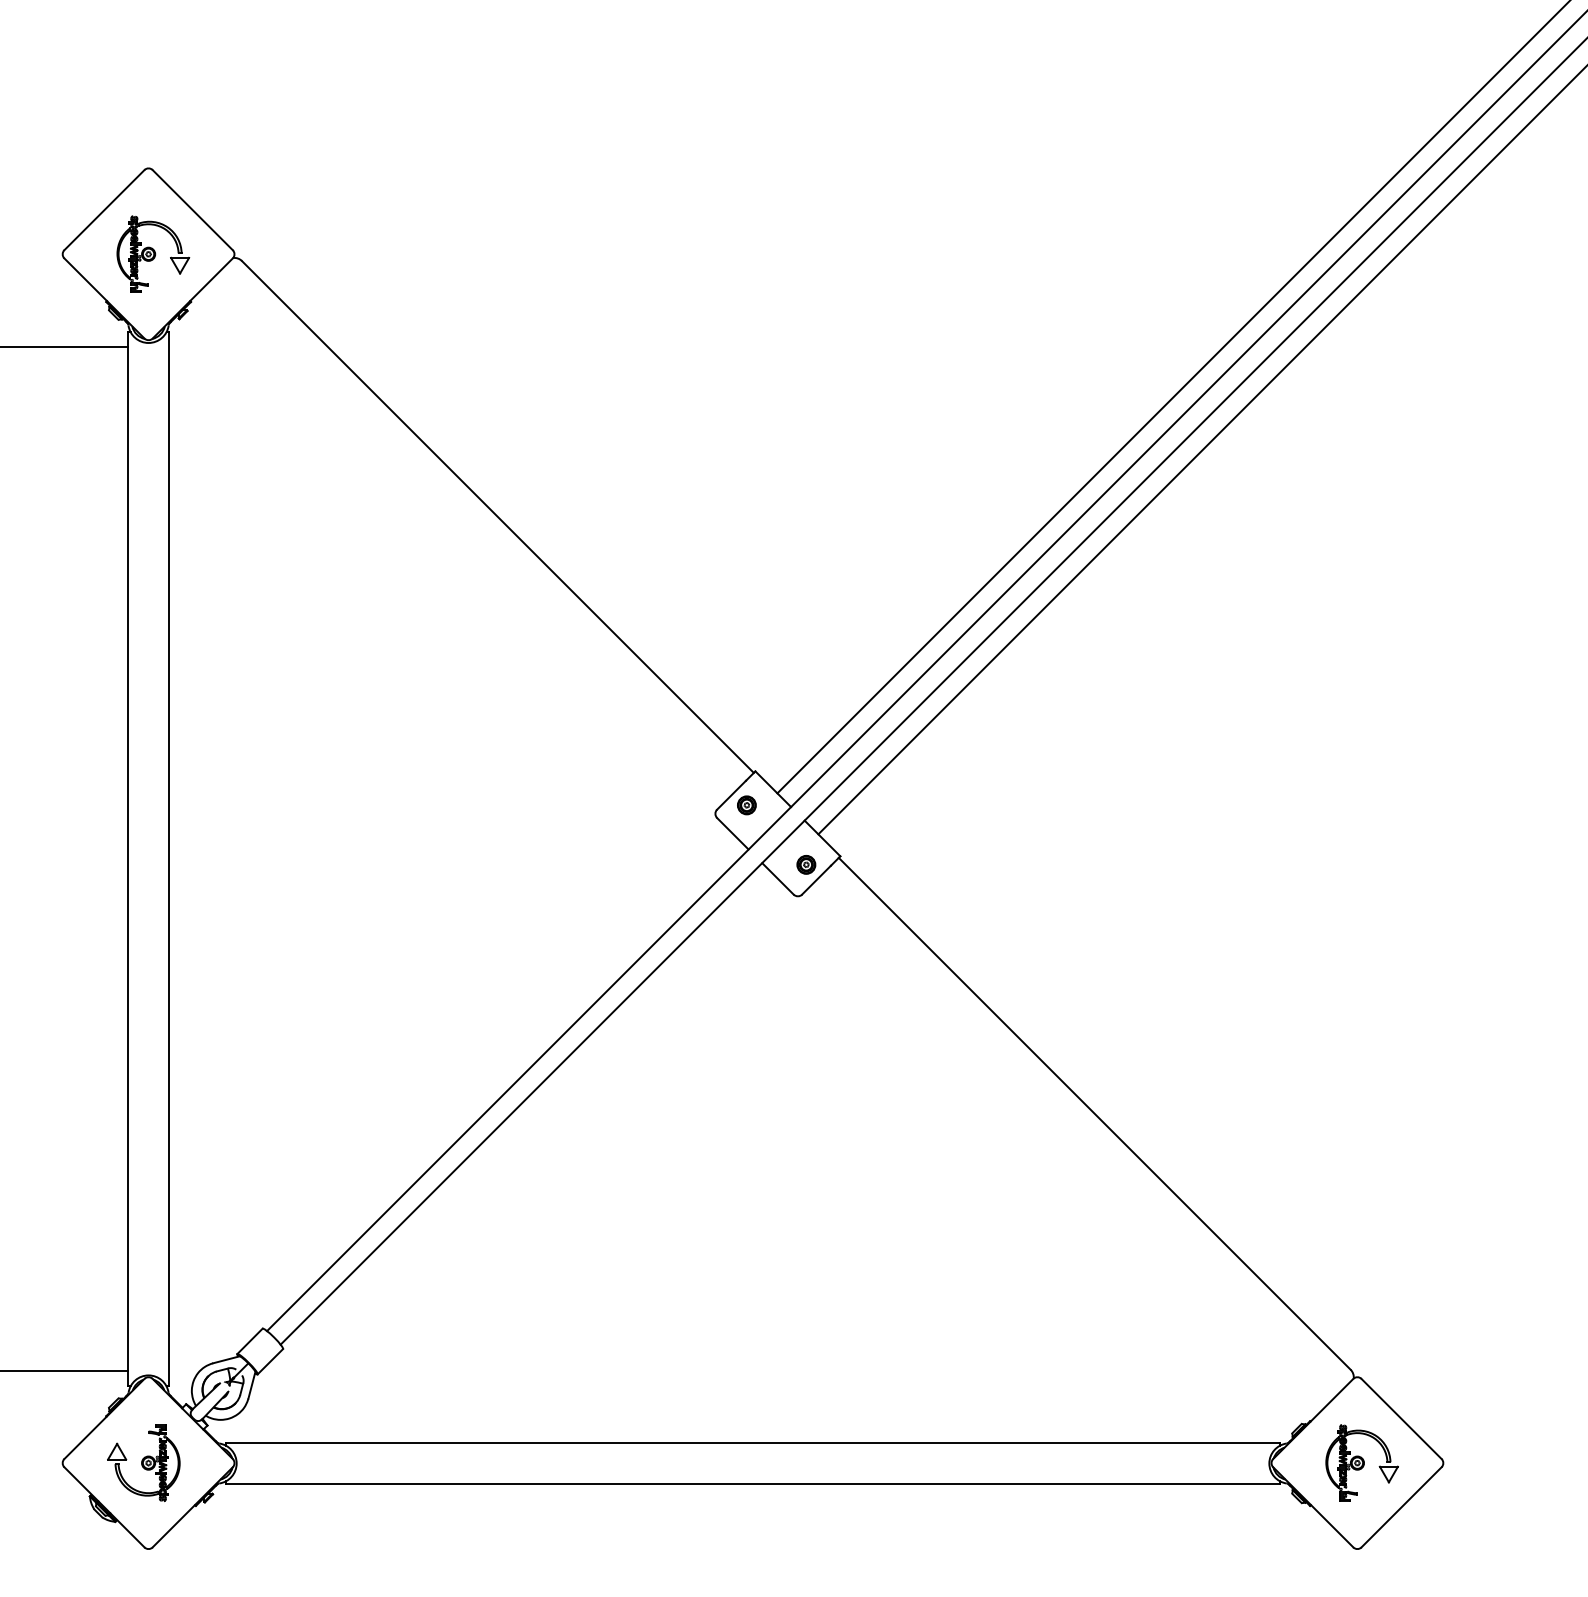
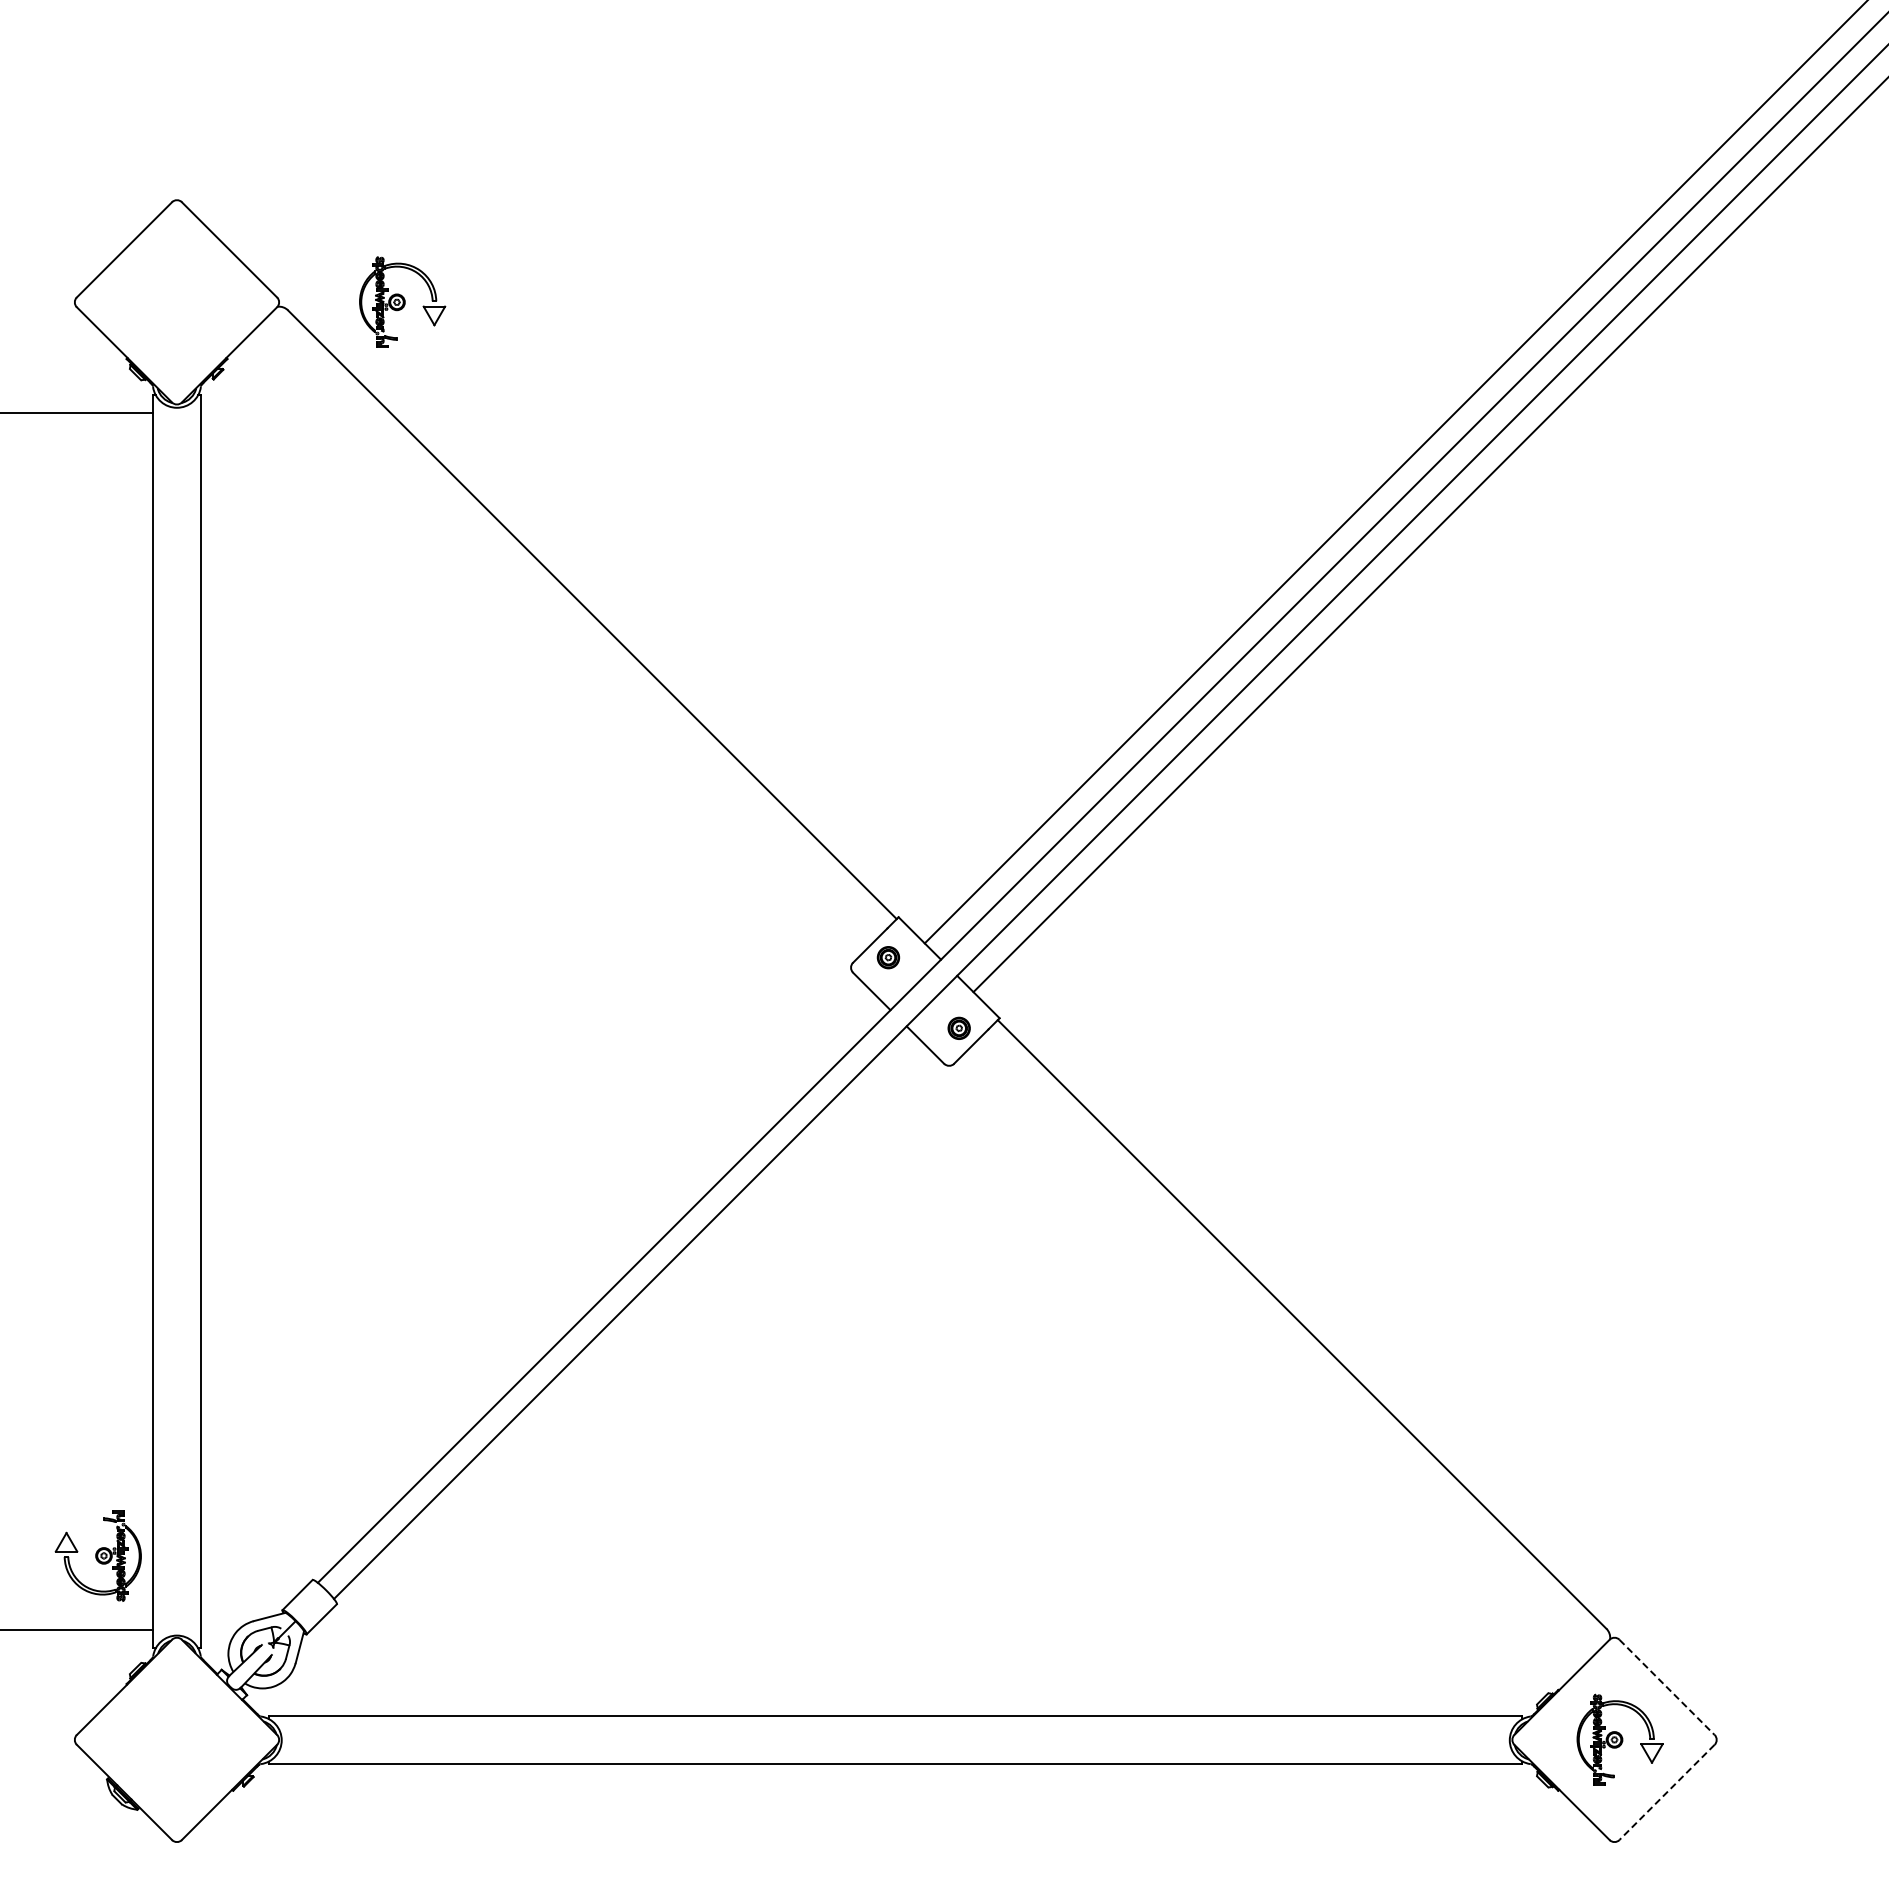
part: (153, 253) -> (402, 301), moved
line: (1401, 1419) -> (1667, 1687), solid -> dashed
part: (143, 1462) -> (97, 1555), moved
line: (1401, 1507) -> (1666, 1792), solid -> dashed

